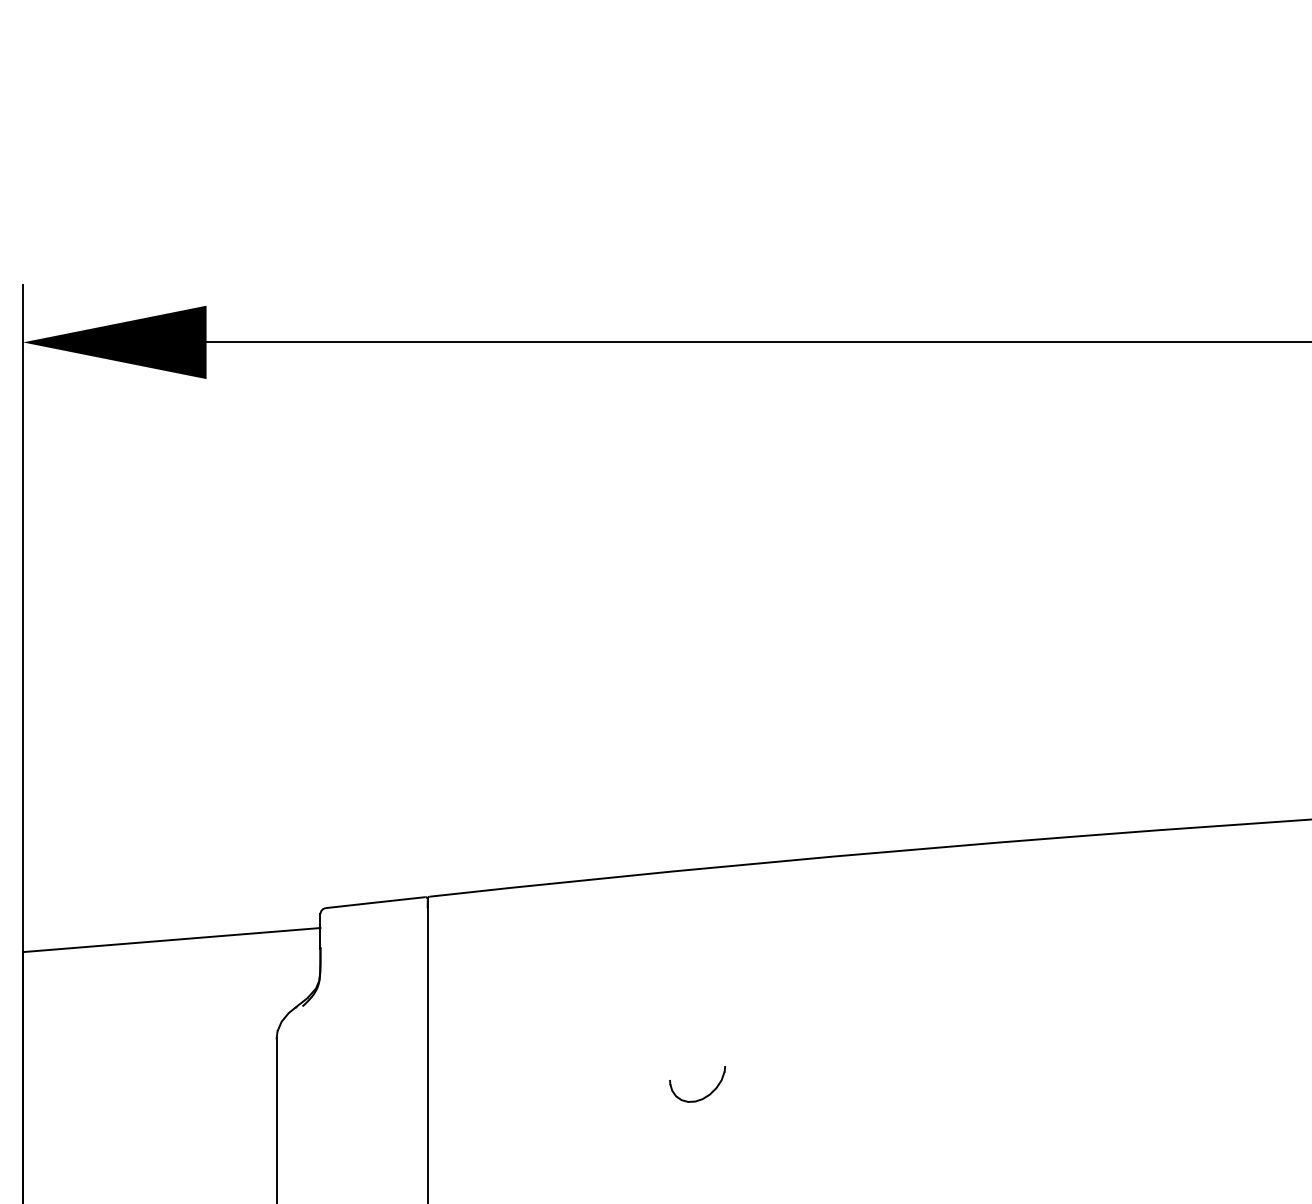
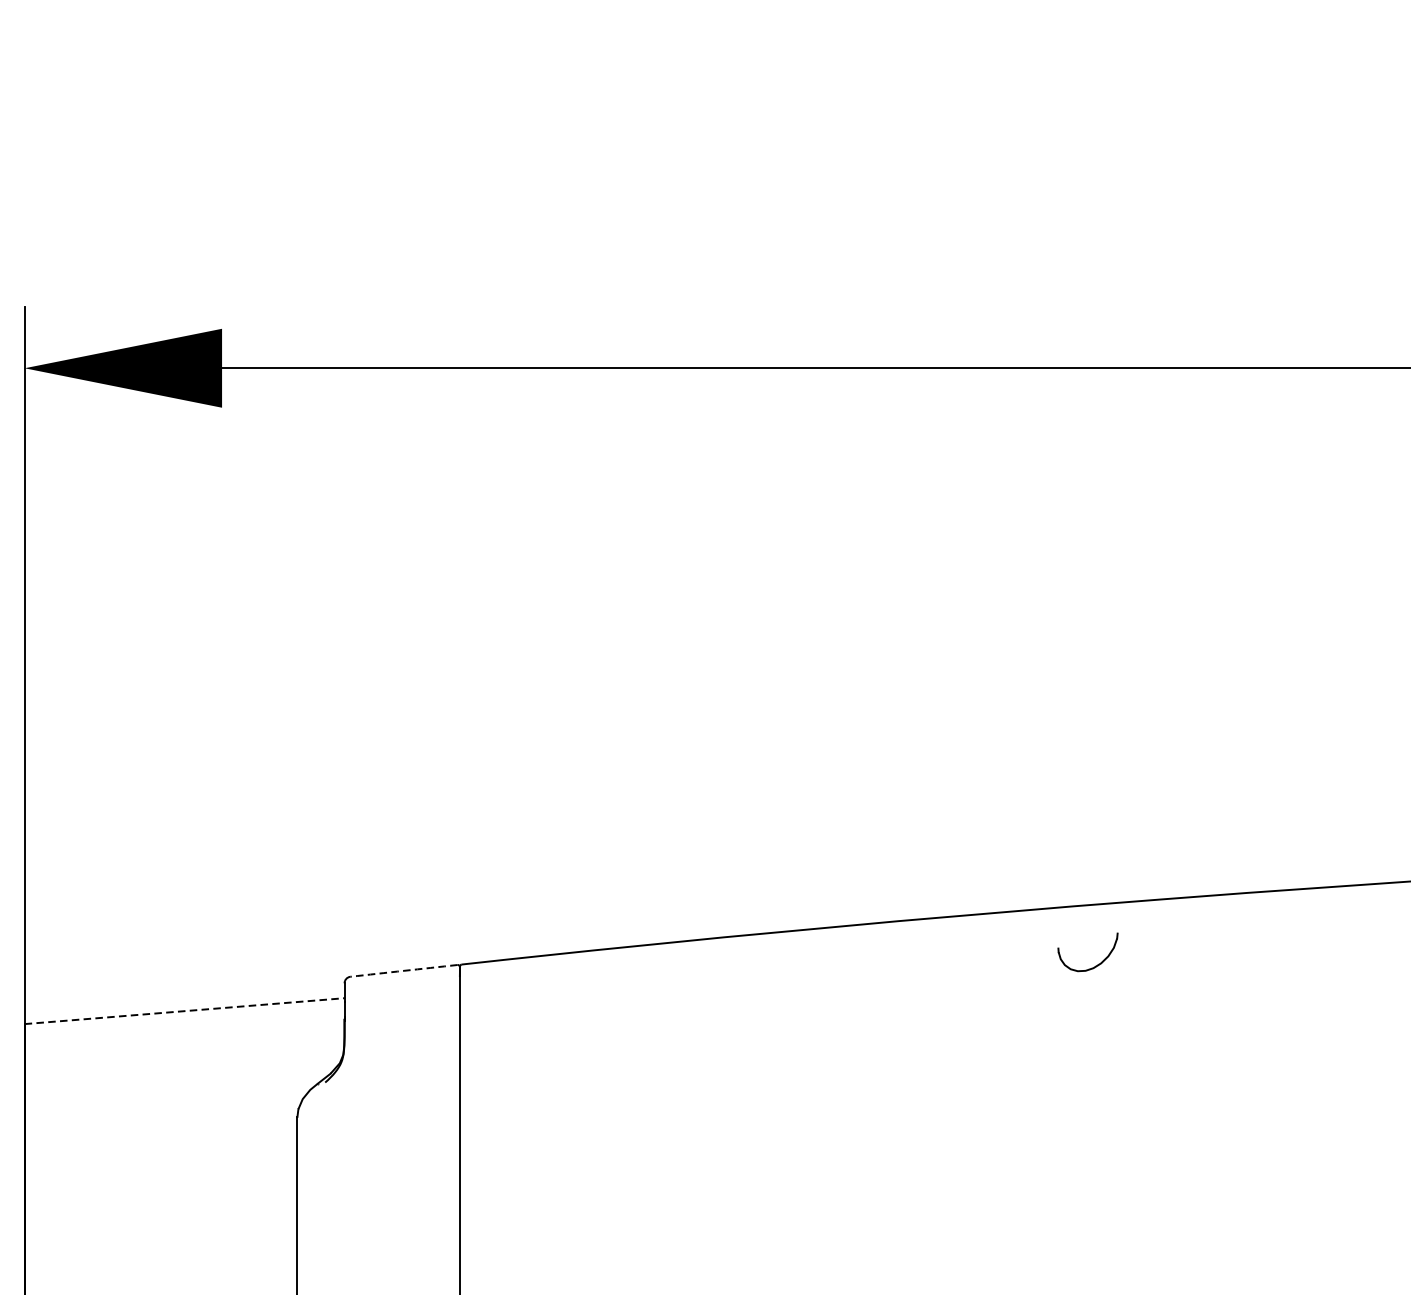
arc: (375, 902) -> (403, 970), solid -> dashed
line: (172, 940) -> (185, 1011), solid -> dashed
part: (704, 1096) -> (1095, 965), moved

